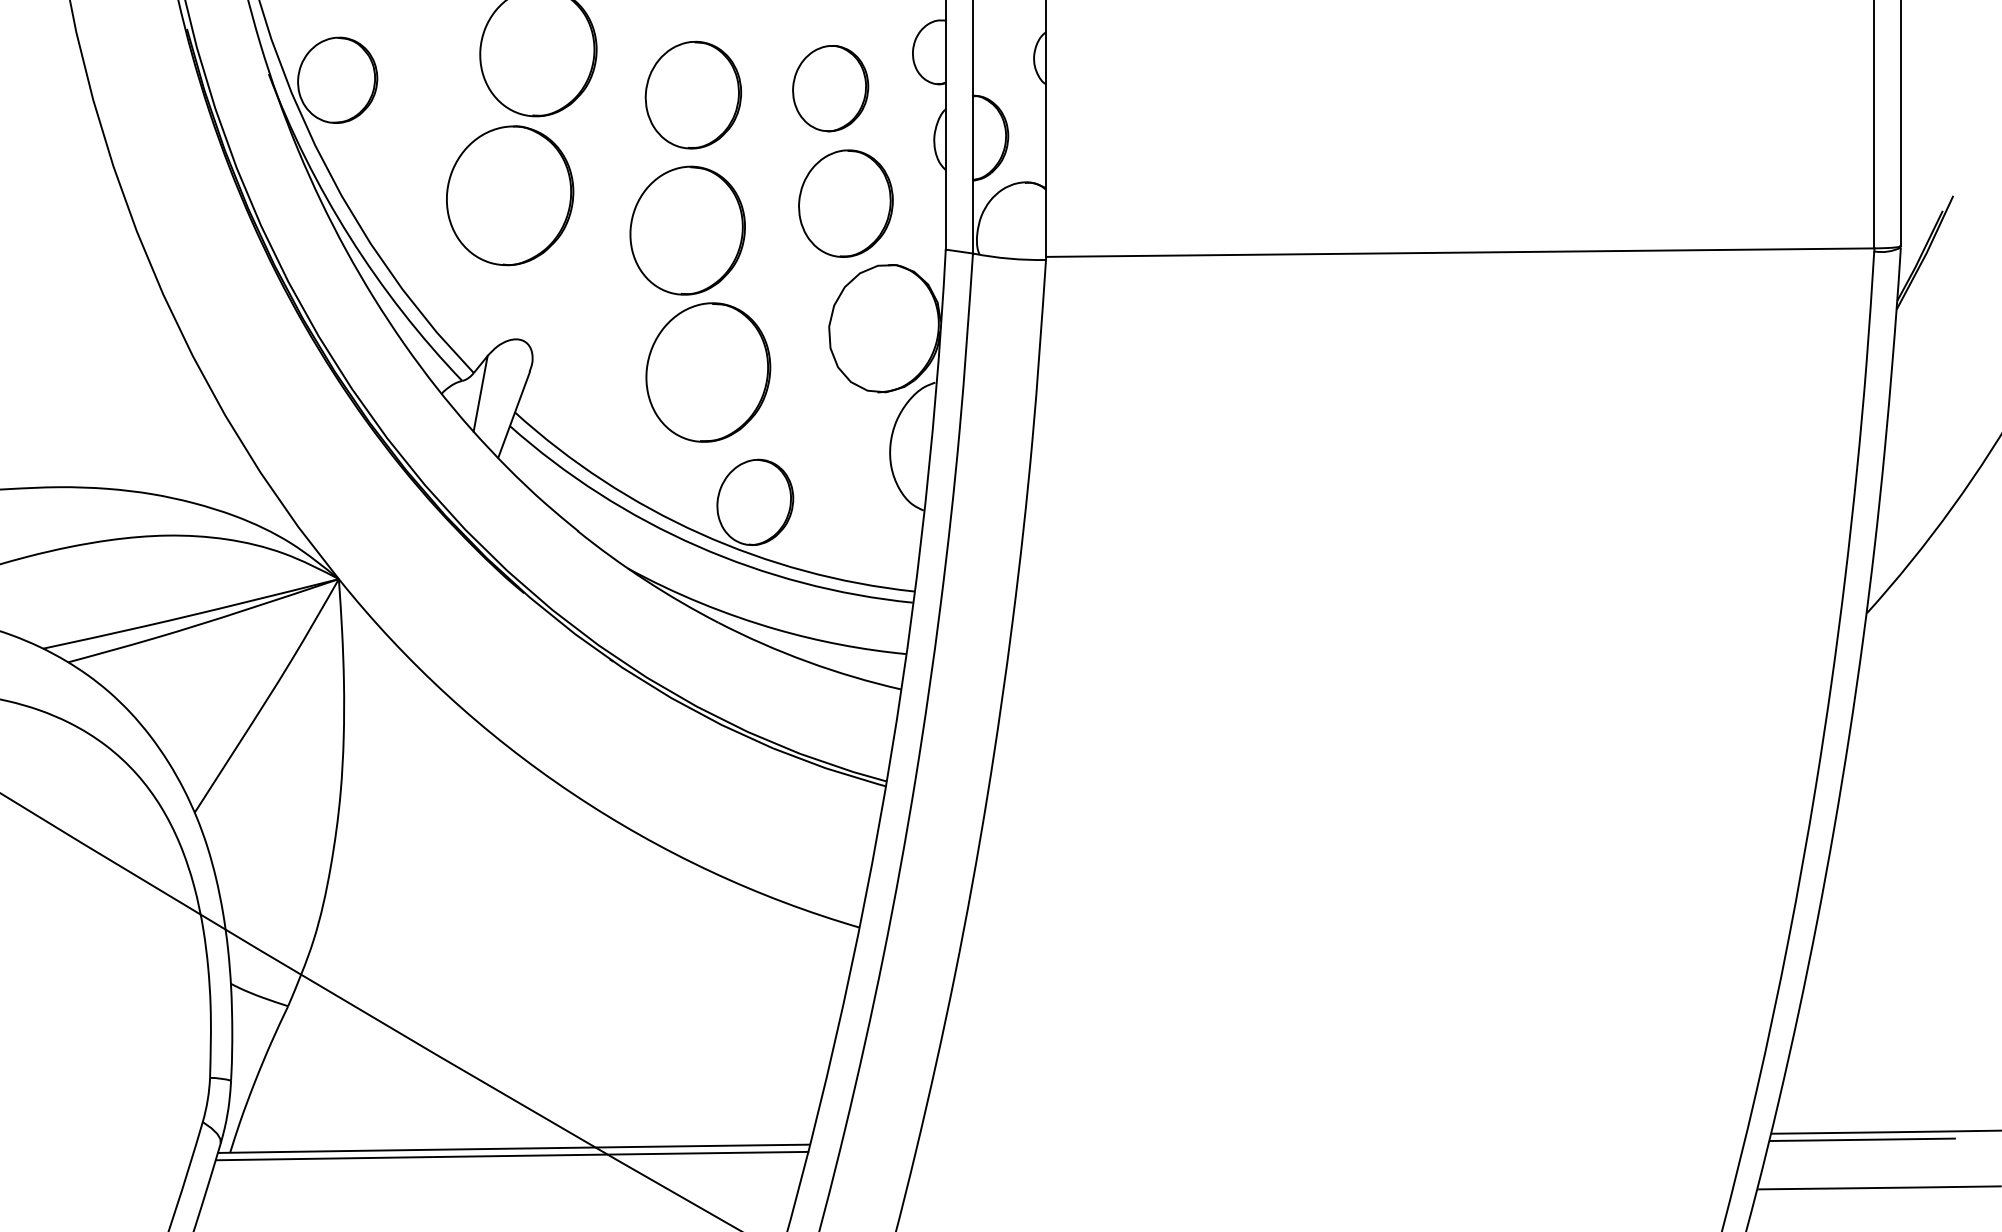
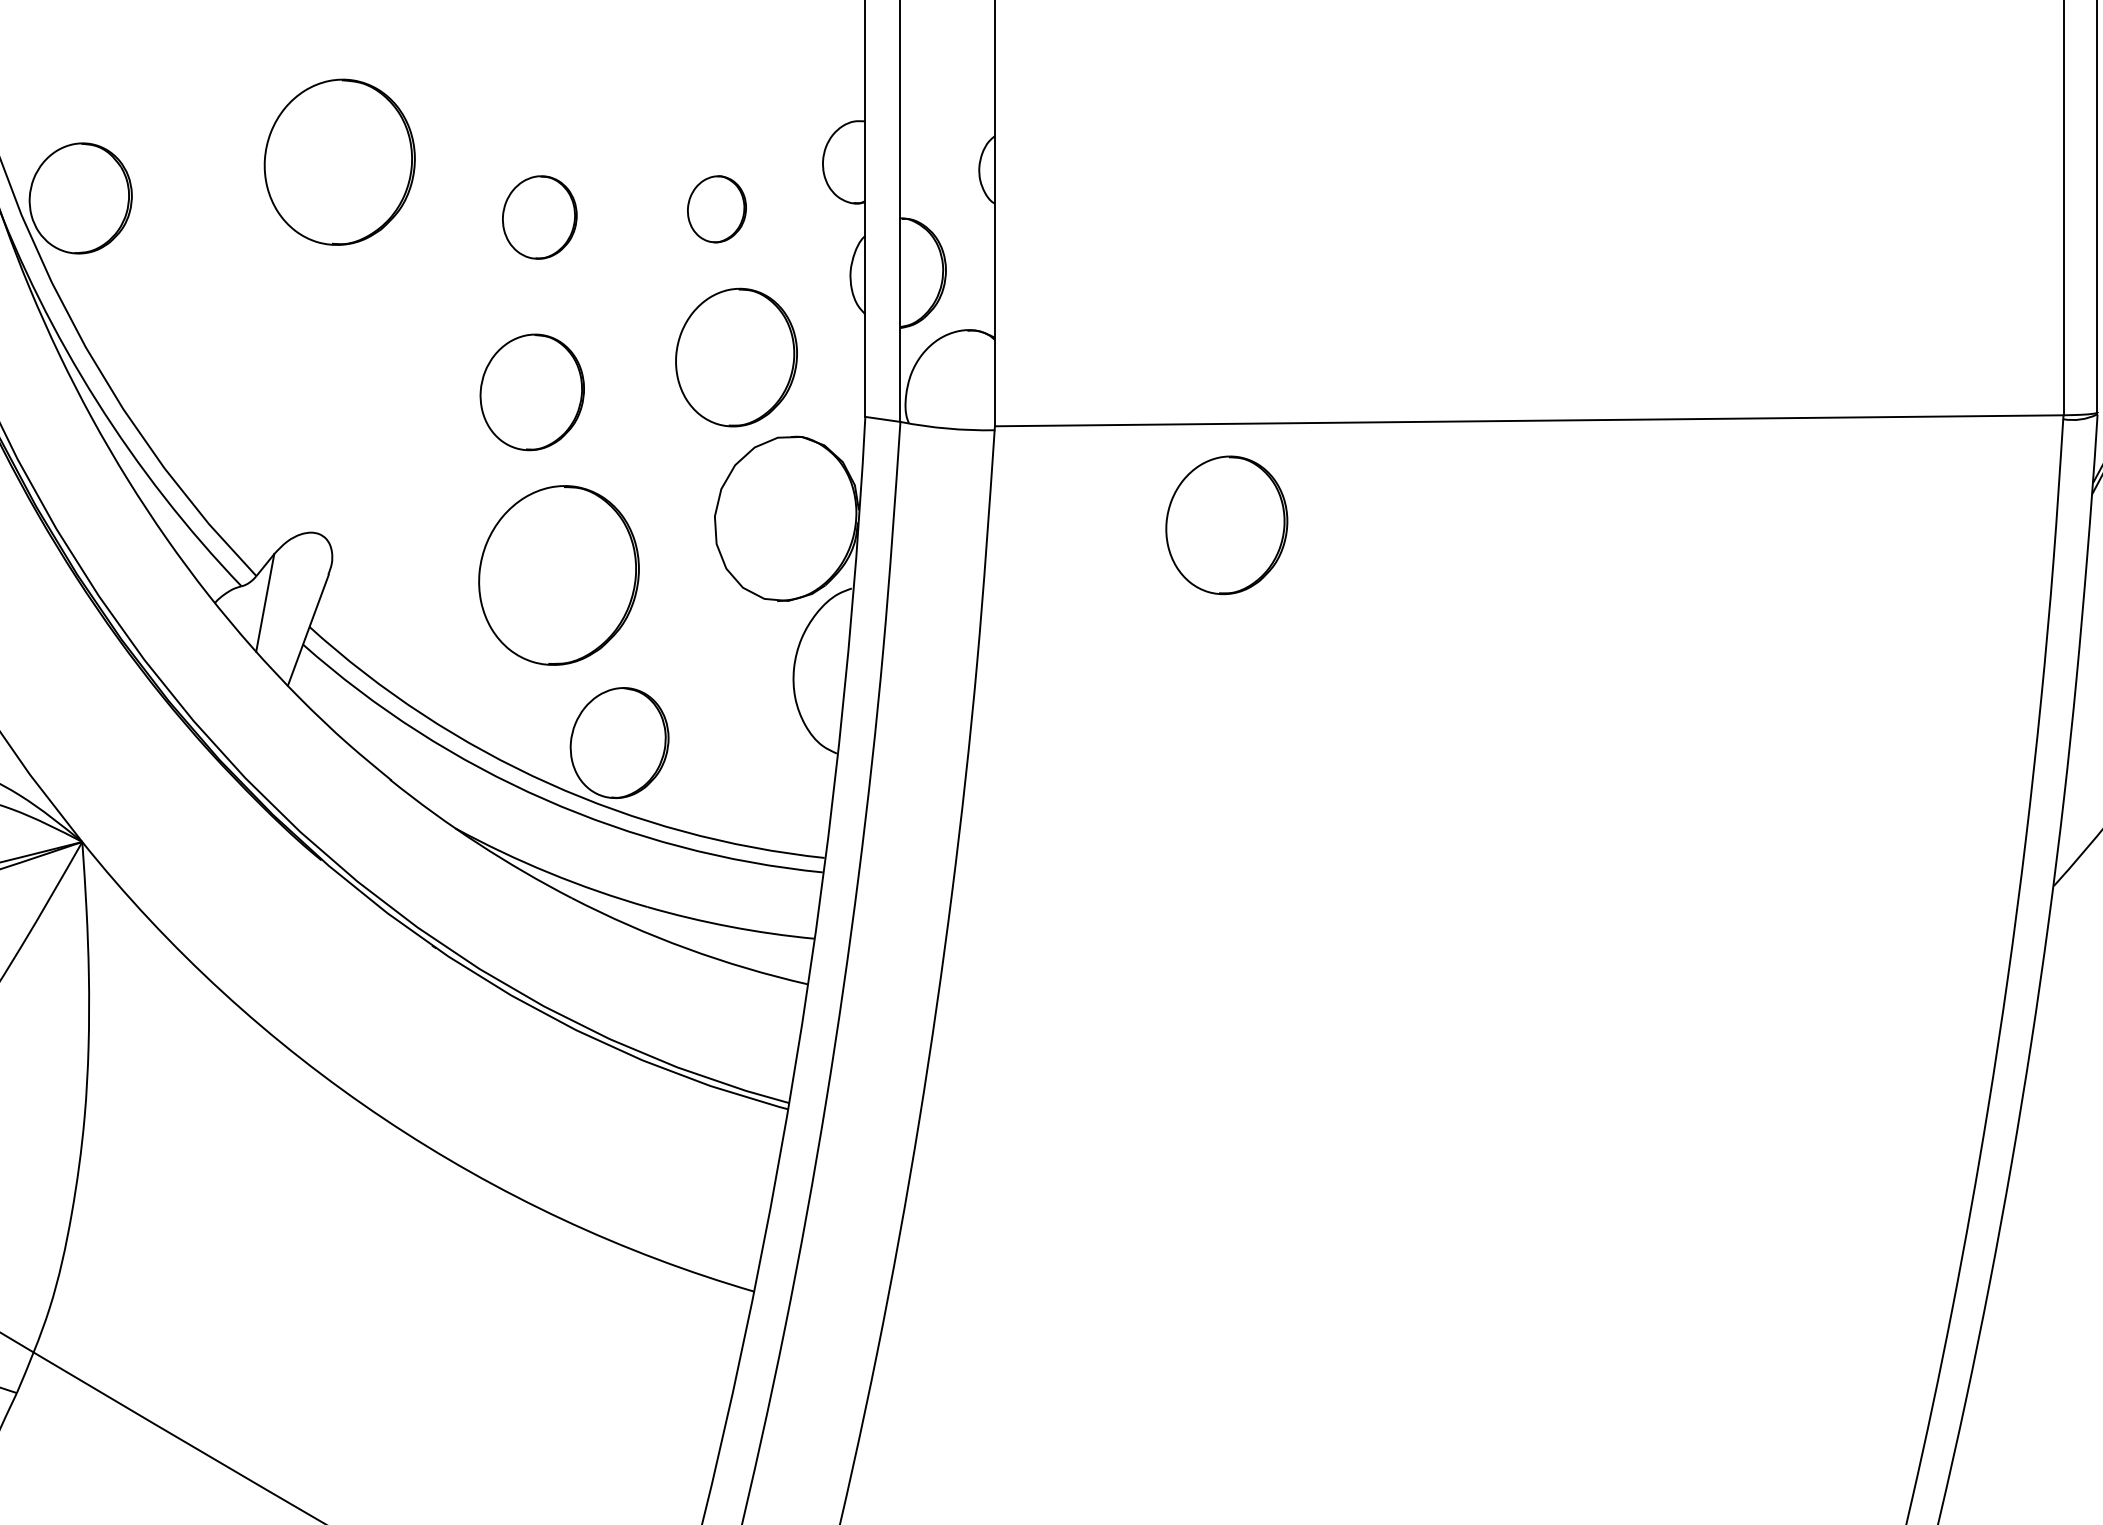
part: (830, 88) -> (716, 209), size x0.6
part: (693, 94) -> (539, 216), size x0.6
part: (510, 195) -> (303, 347), removed
part: (687, 230) -> (532, 392), size x0.7
part: (1225, 333) -> (1226, 525), added

